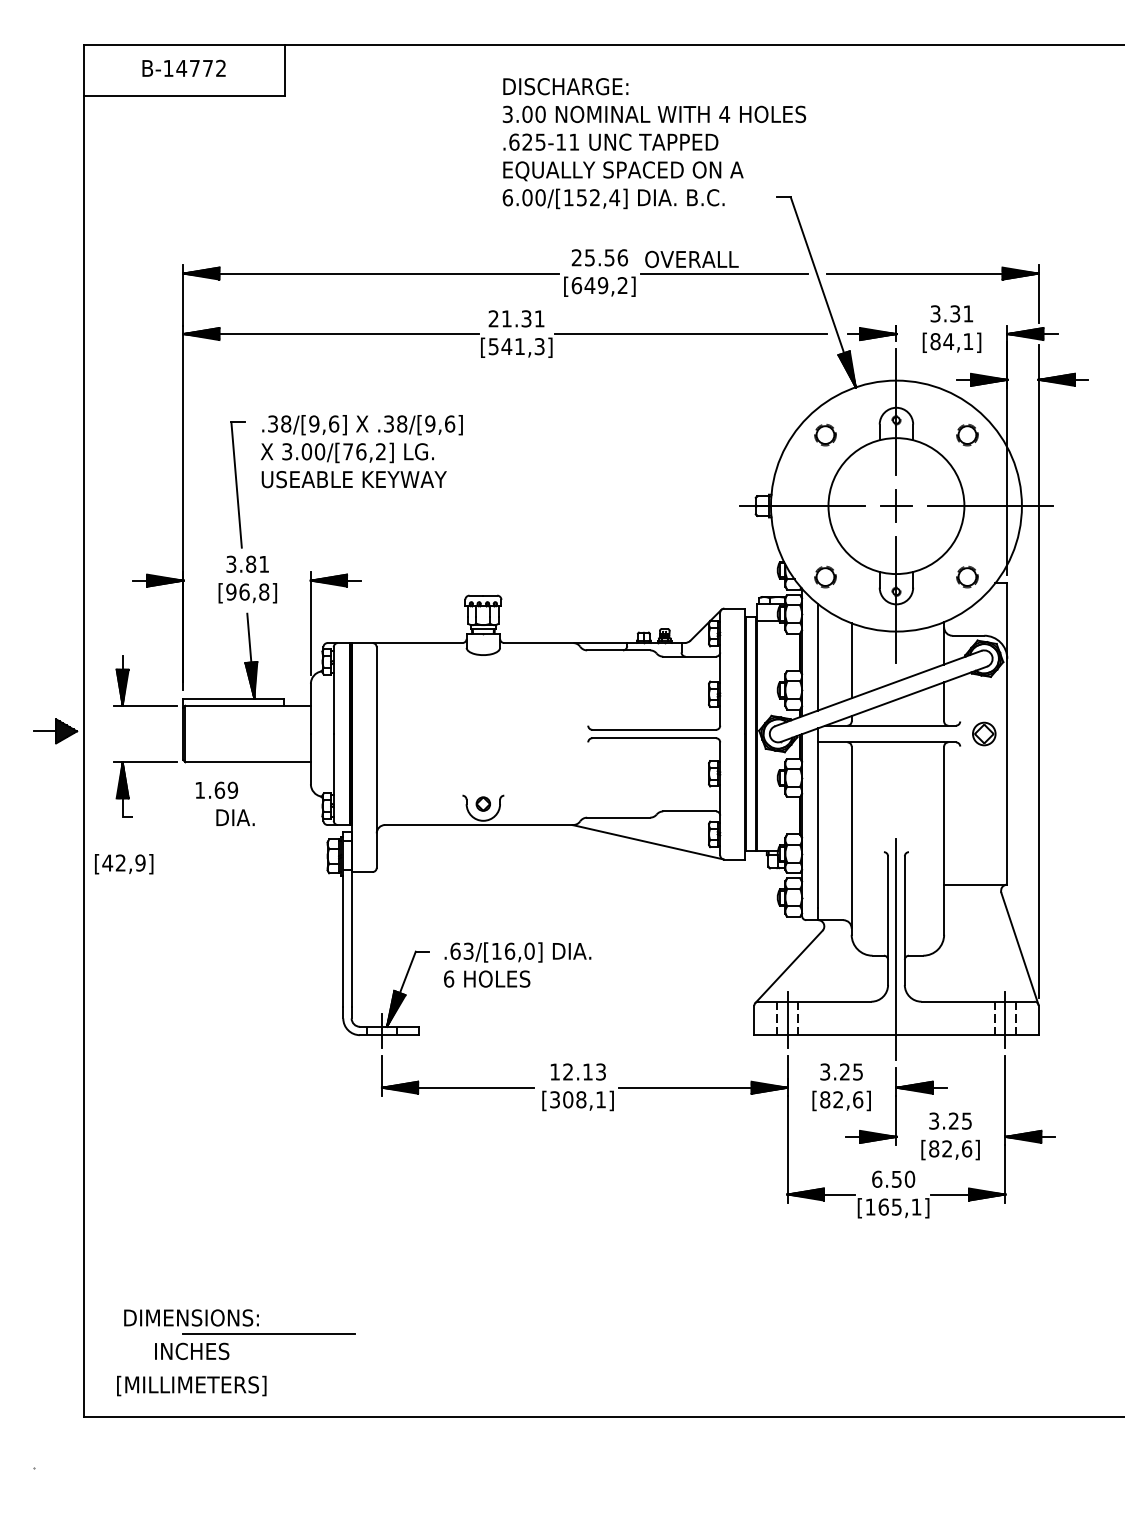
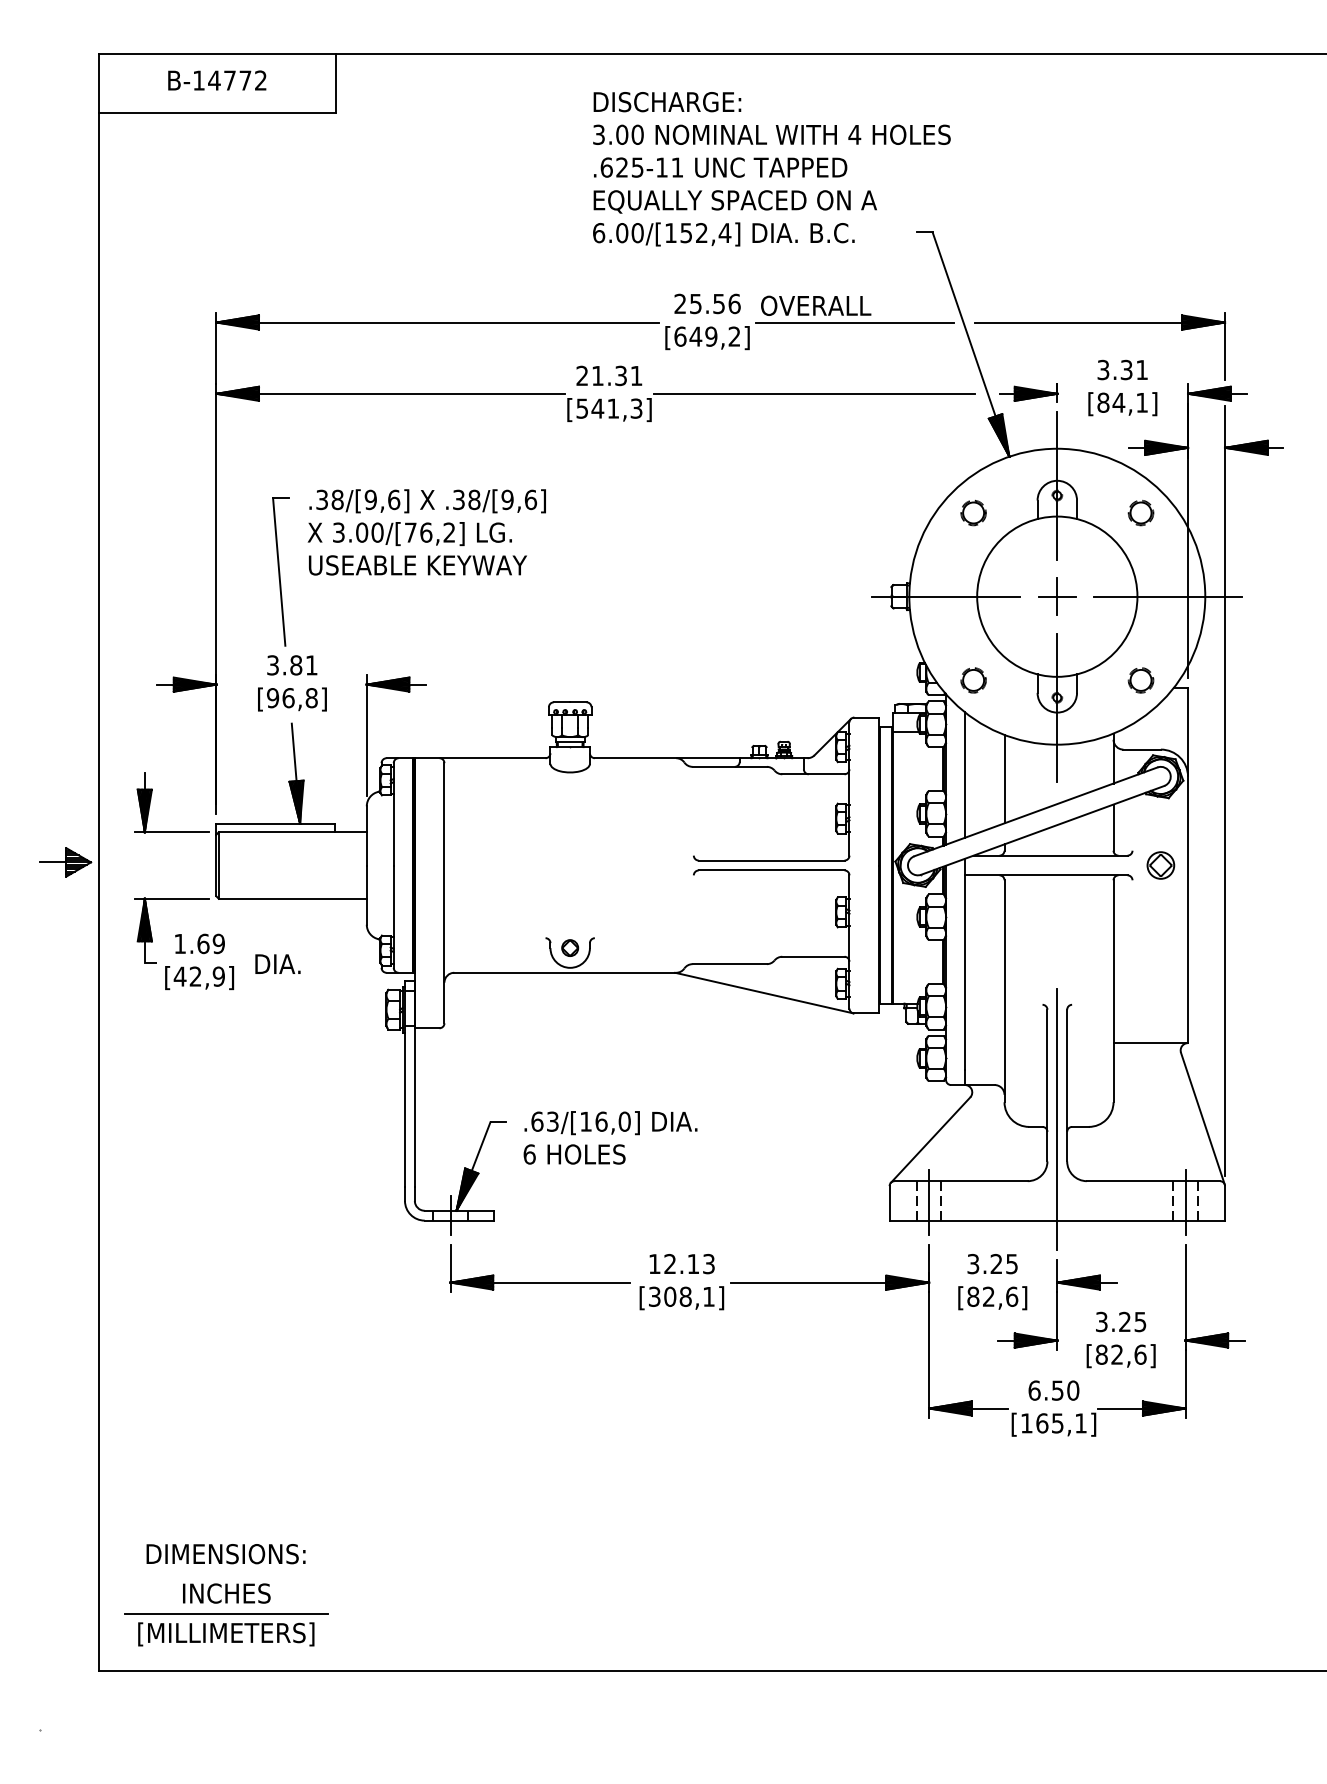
text: (216, 789) -> (199, 943), moved
text: (124, 864) -> (199, 978), moved
line: (269, 1333) -> (226, 1613), moved

